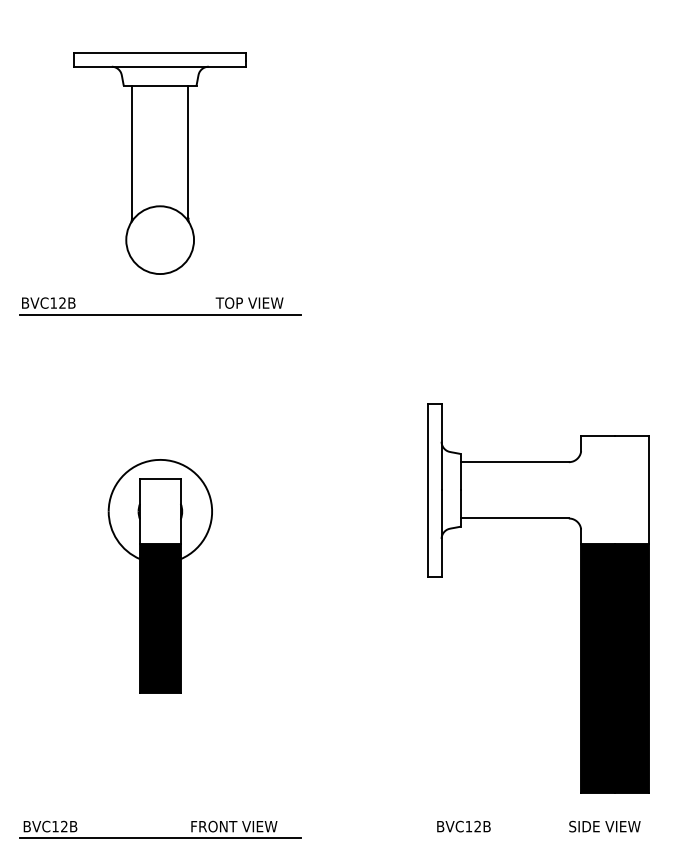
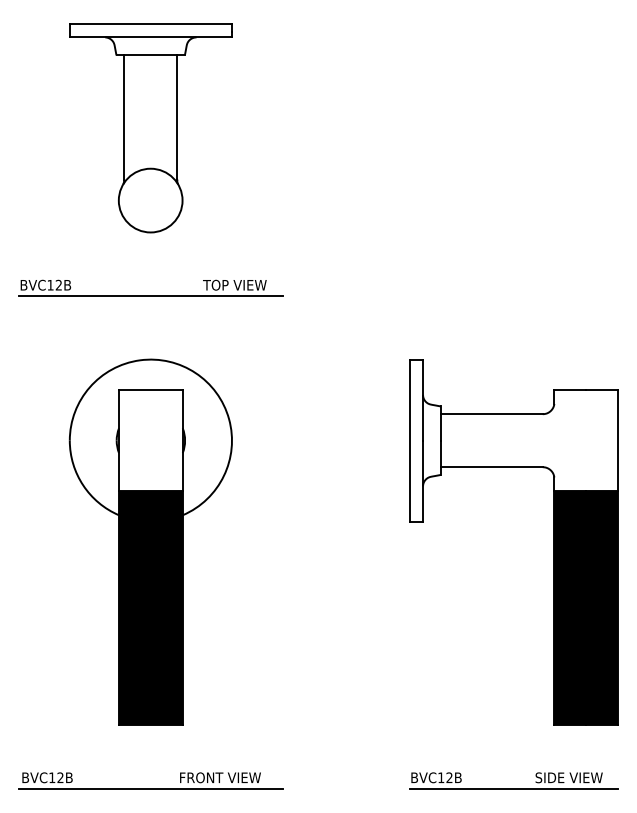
part: (159, 163) -> (150, 128), moved
part: (160, 576) -> (151, 542), size x1.67
part: (580, 598) -> (553, 542), moved
line: (545, 838) -> (513, 788), added

